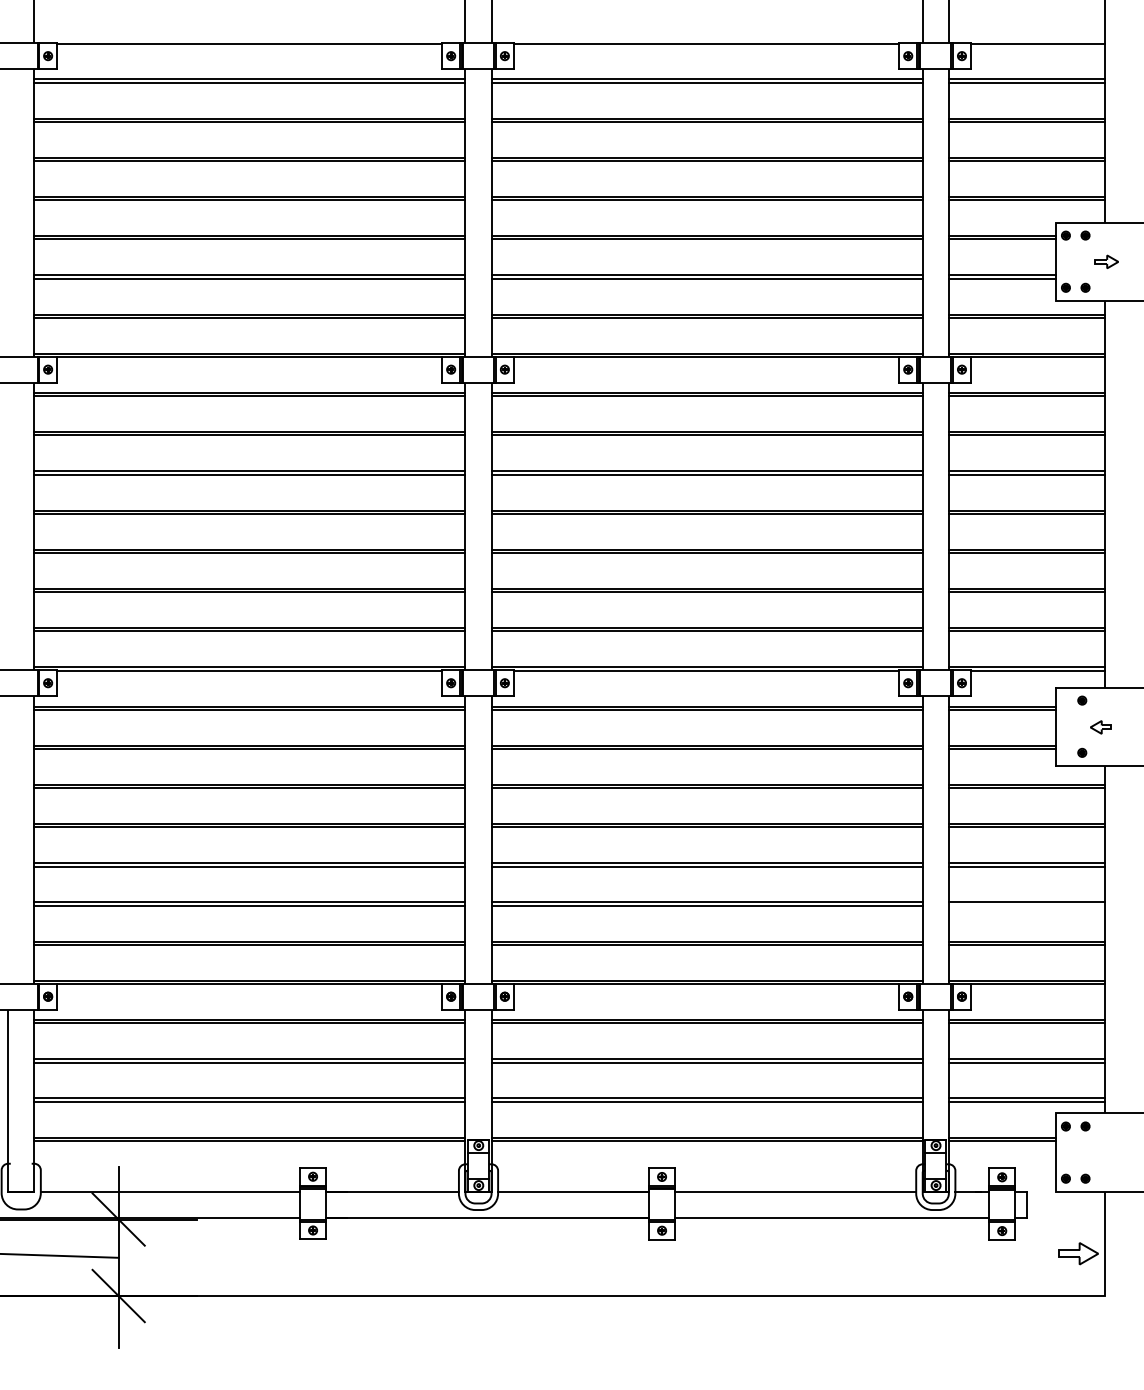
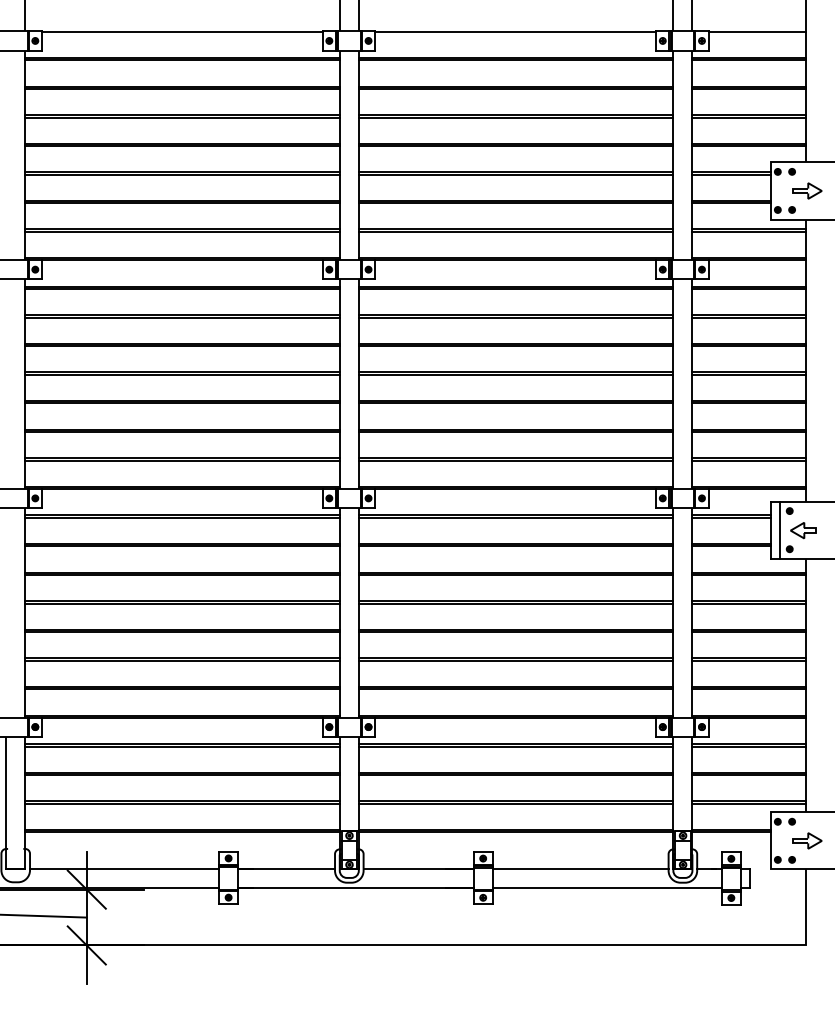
part: (1106, 261) -> (807, 190), size x1.67
line: (1069, 726) -> (780, 529), added
part: (1100, 727) -> (803, 530), size x1.67
line: (1026, 905) -> (749, 660), added
part: (1078, 1253) -> (807, 840), moved

